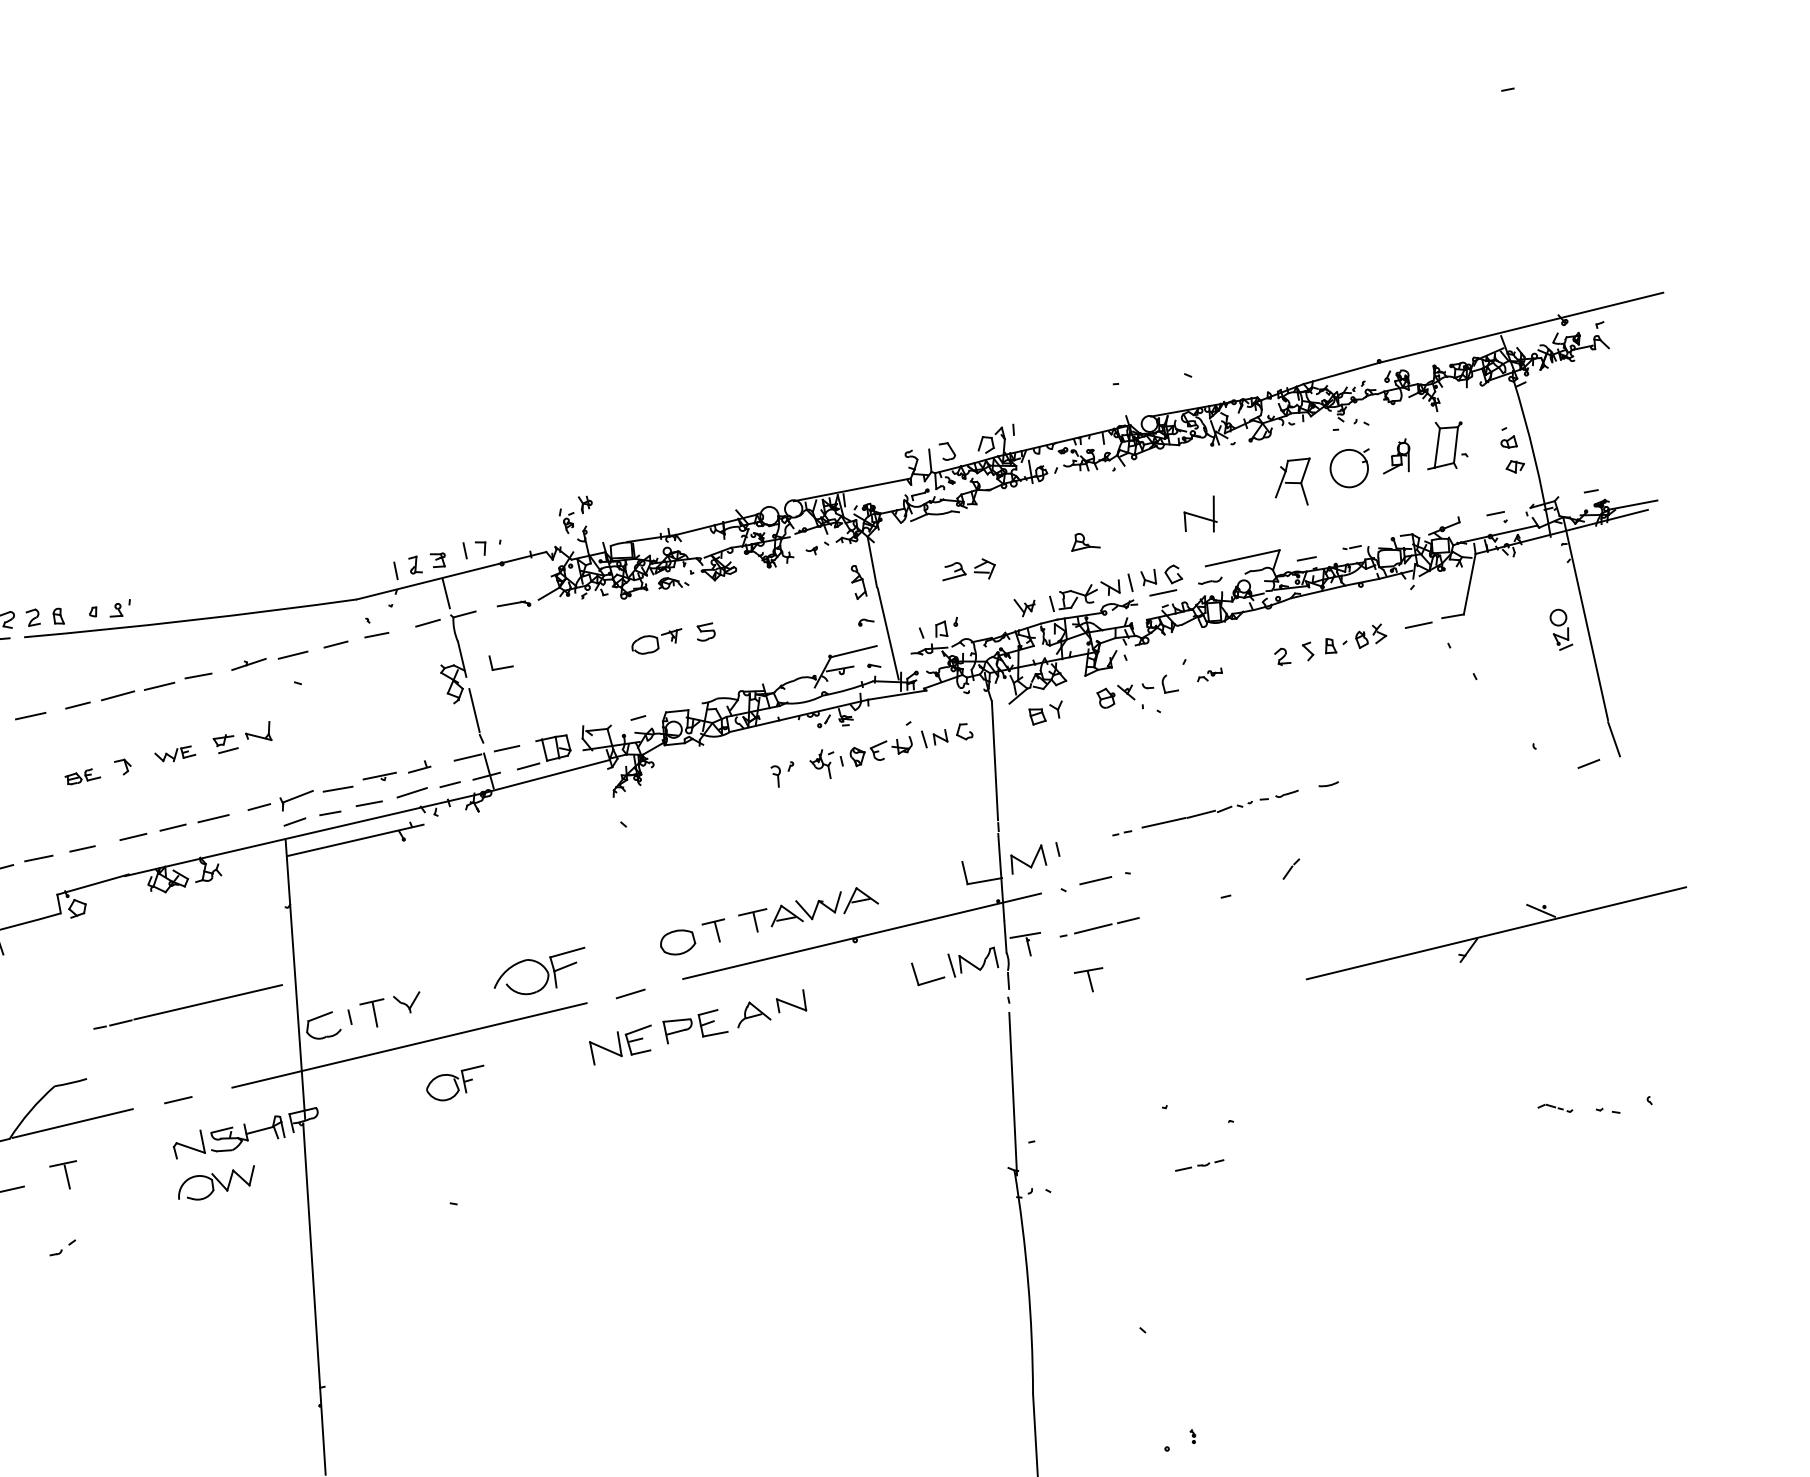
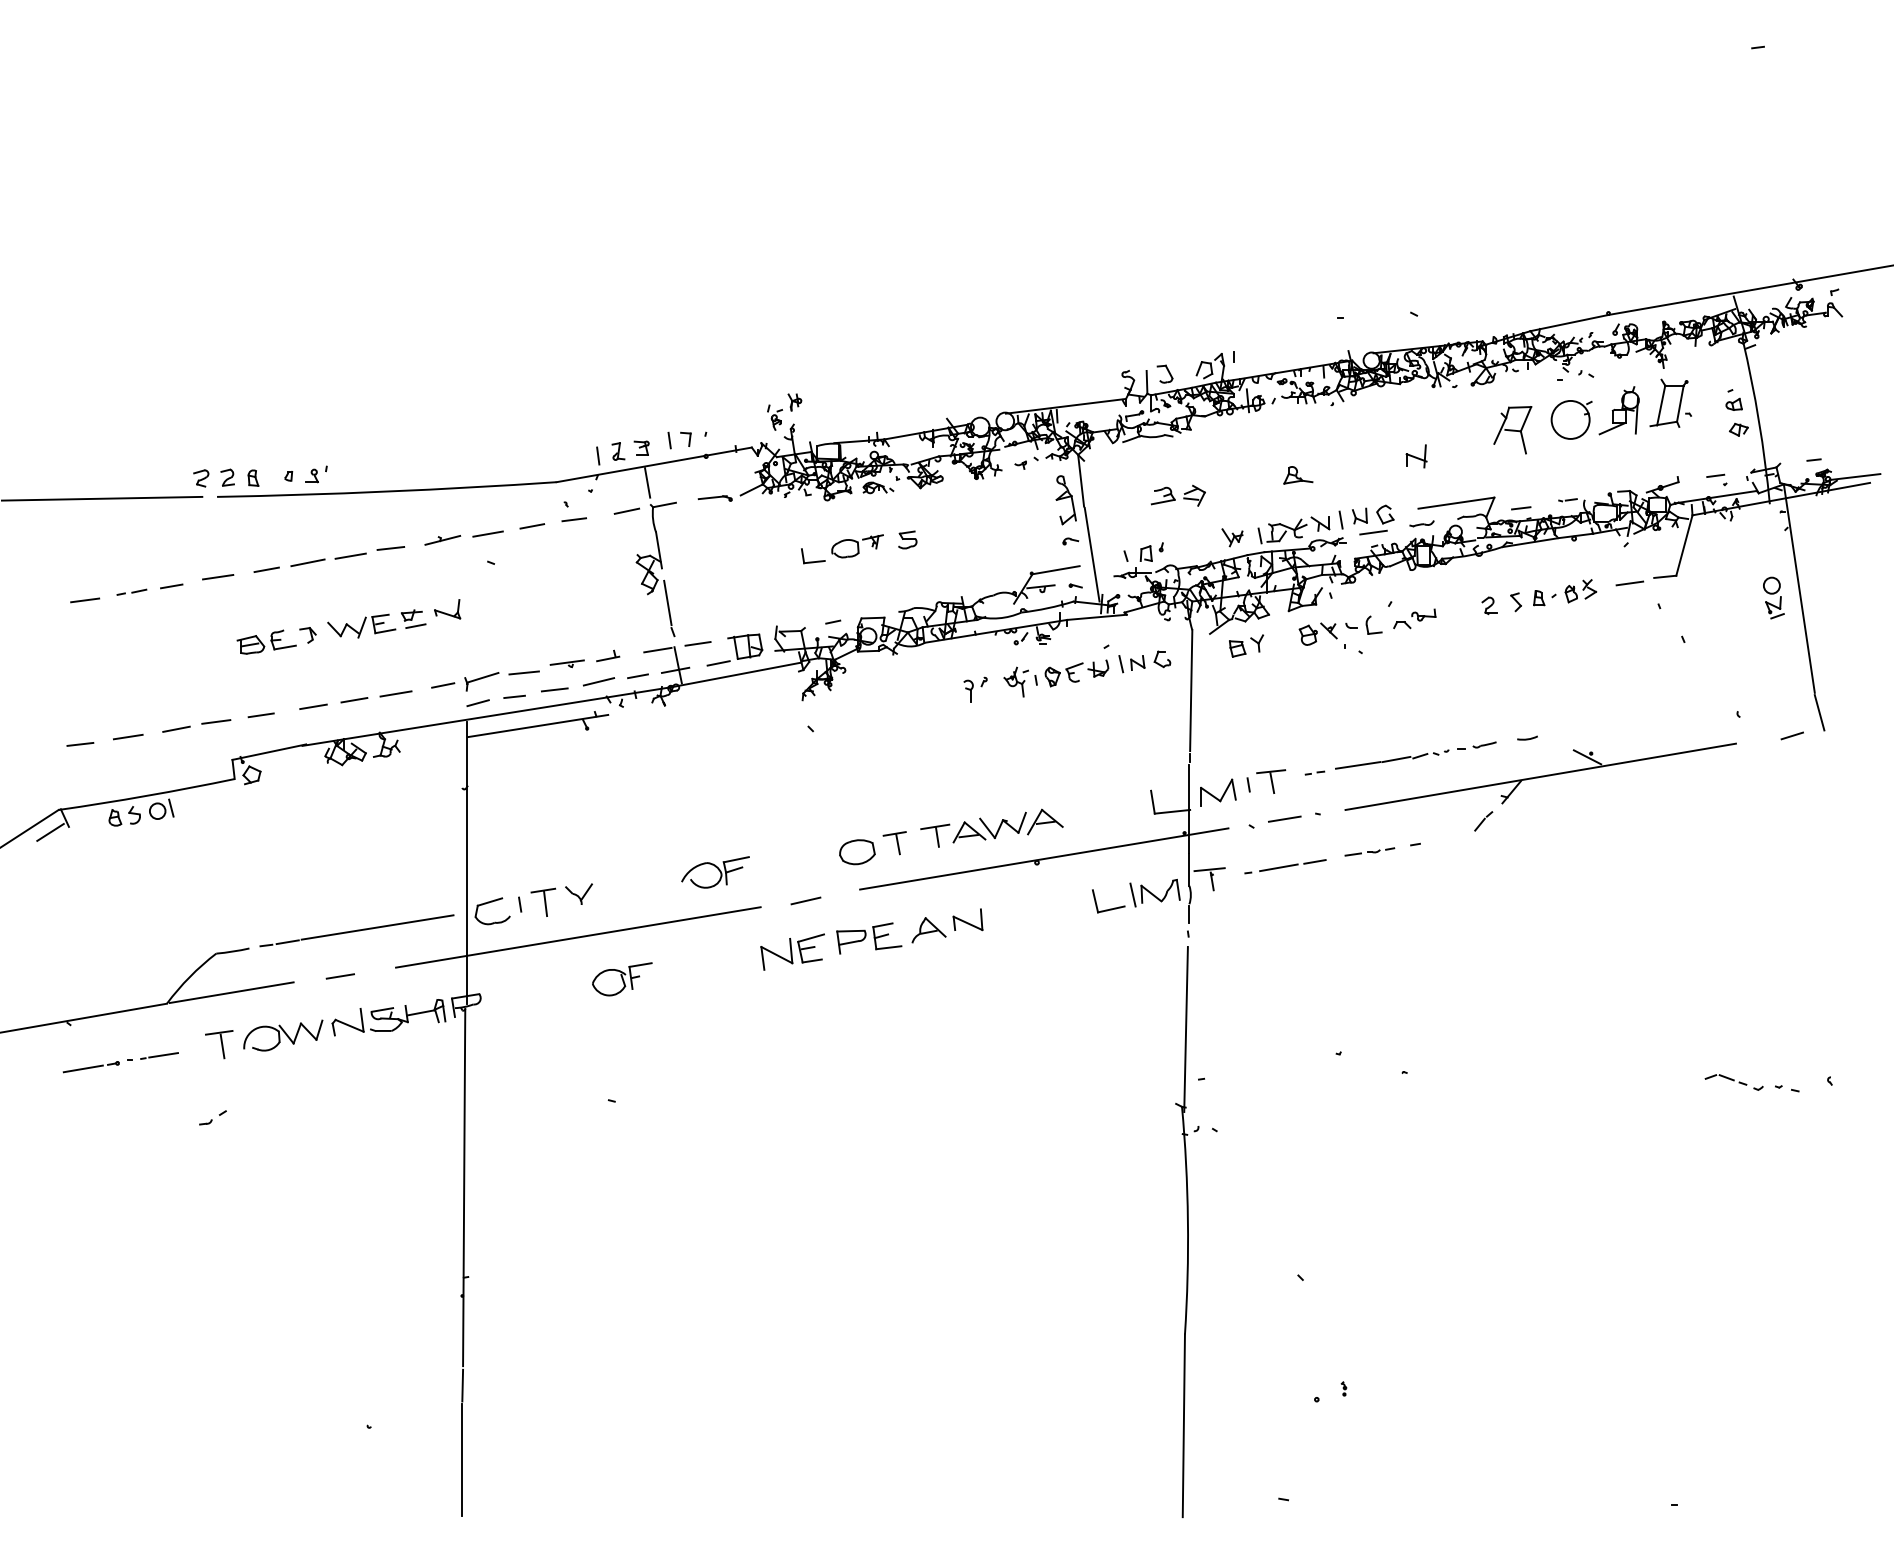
part: (1395, 456) -> (1618, 410), size x1.43
part: (1200, 515) -> (1416, 456), size x0.62
part: (858, 582) -> (1065, 500), size x1.43
part: (501, 662) -> (813, 556), moved
part: (1209, 674) -> (1414, 618), size x1.67
part: (174, 753) -> (361, 625), size x1.67
part: (82, 775) -> (266, 641), size x1.67
part: (1496, 932) -> (1540, 776), moved
part: (539, 972) -> (715, 872), size x0.71
part: (1089, 980) -> (1271, 781), moved
line: (187, 1006) -> (356, 930), moved
part: (1554, 1108) -> (1733, 1082), size x1.67
part: (1199, 1165) -> (1369, 851), moved
part: (216, 1183) -> (283, 1035), moved

